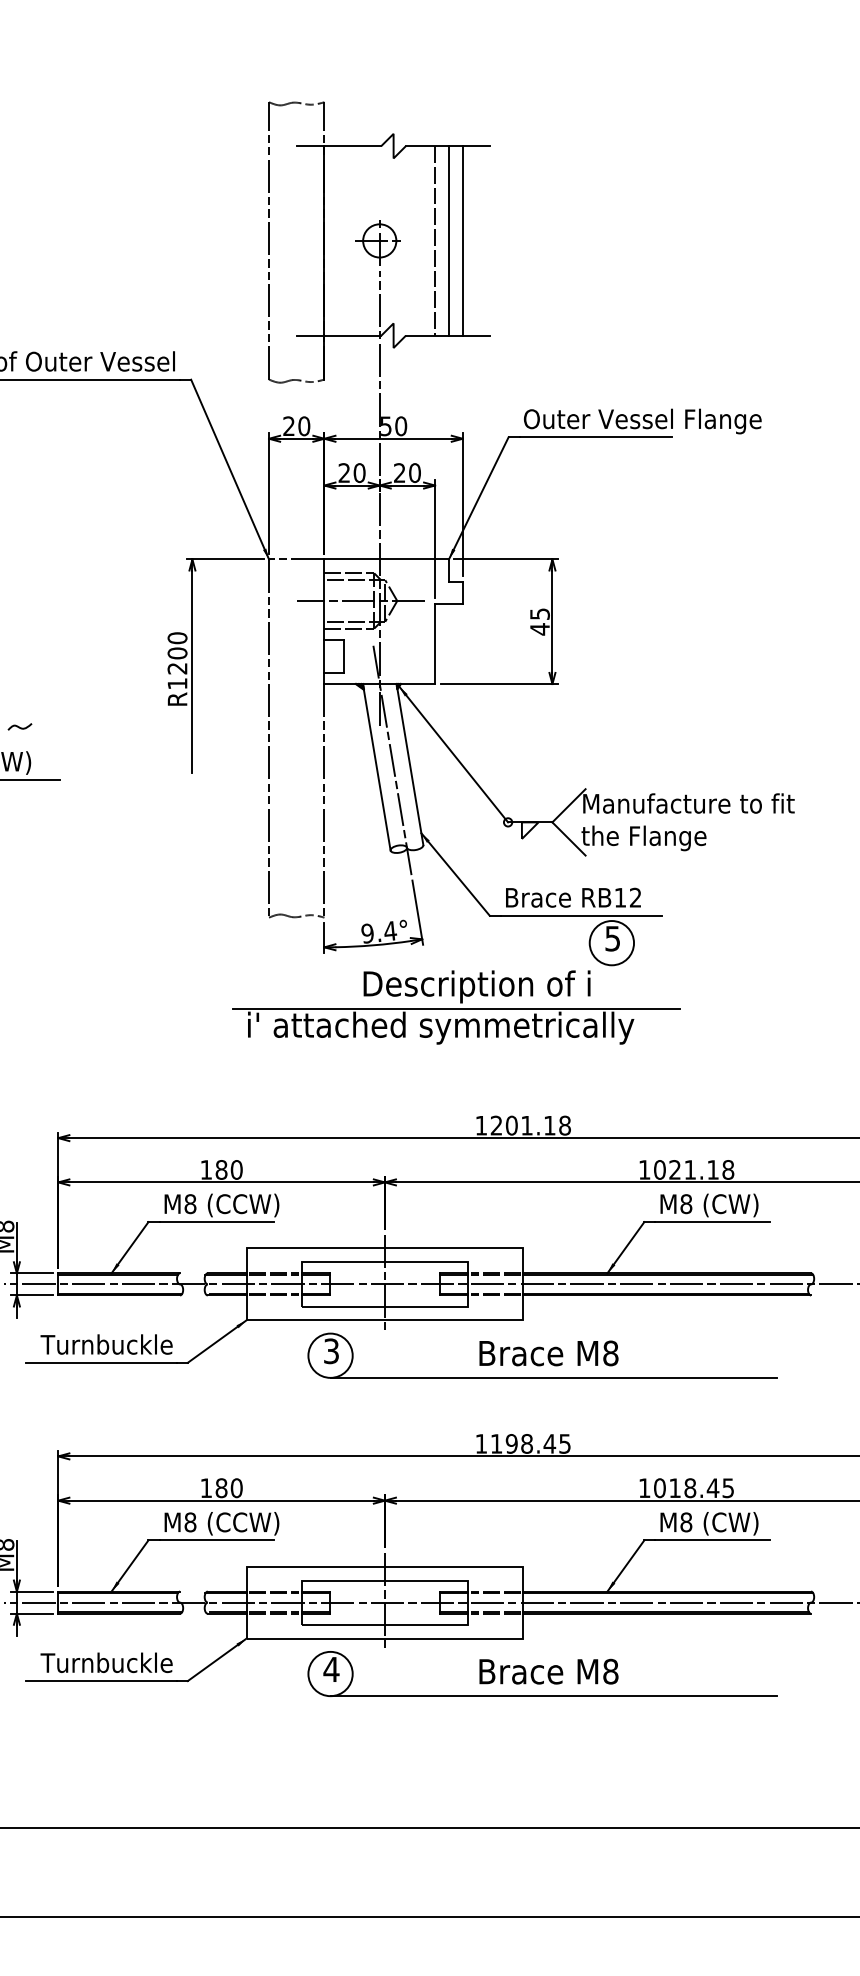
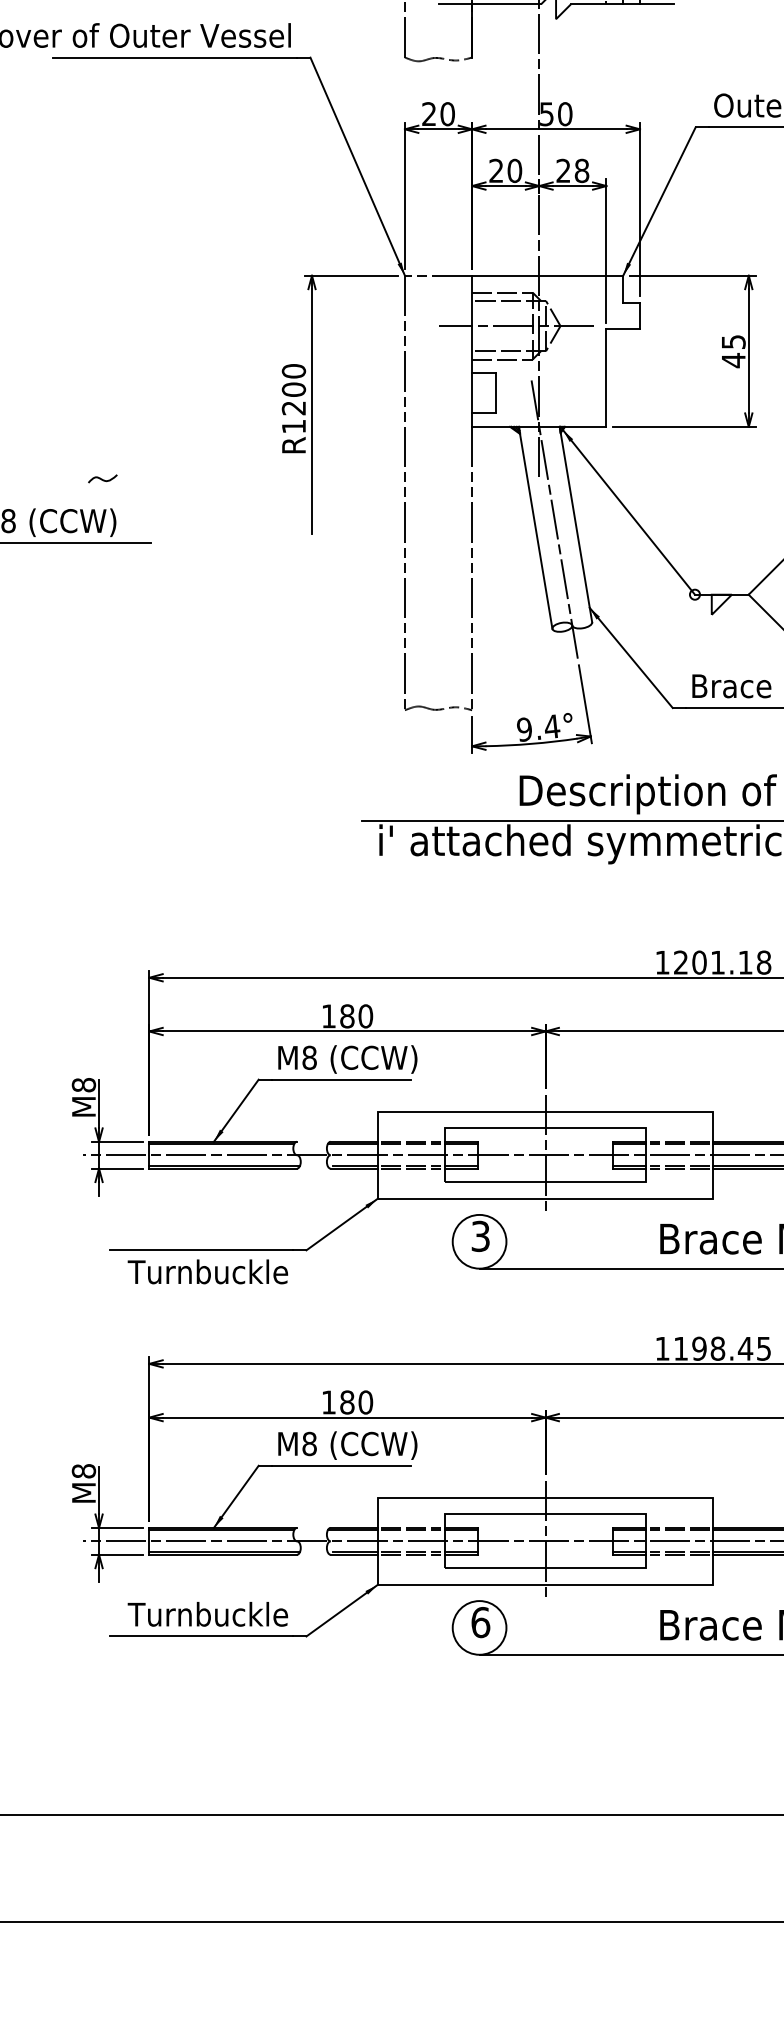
text: (414, 472) -> (581, 170), 20 -> 28
text: (106, 1344) -> (207, 1271), moved
text: (331, 1669) -> (480, 1622), 4 -> 6

